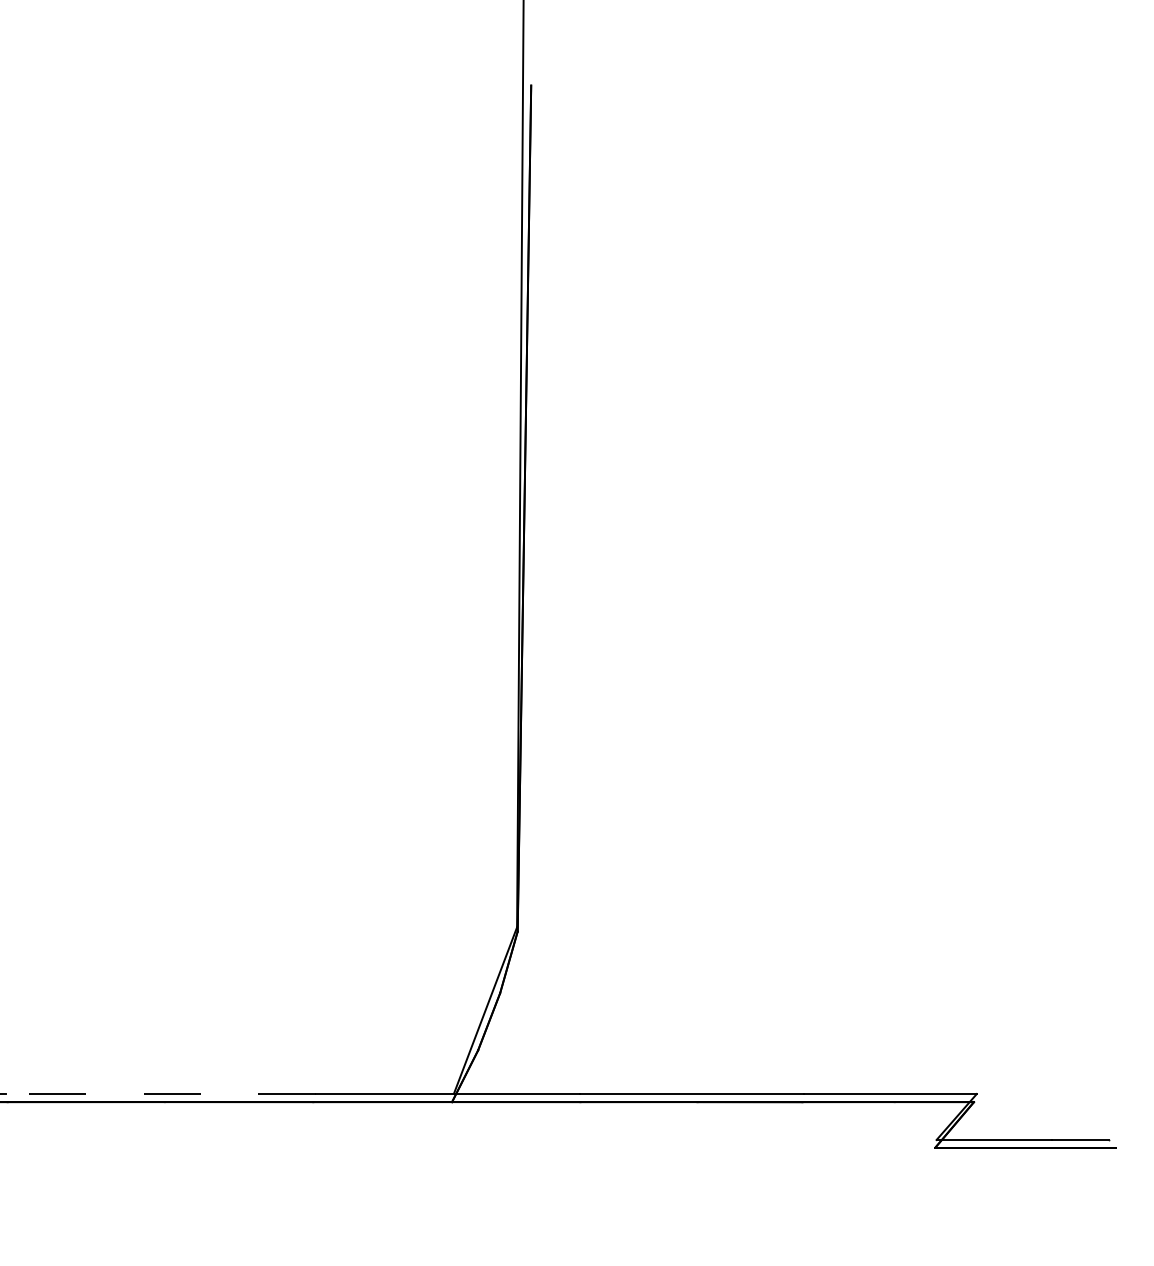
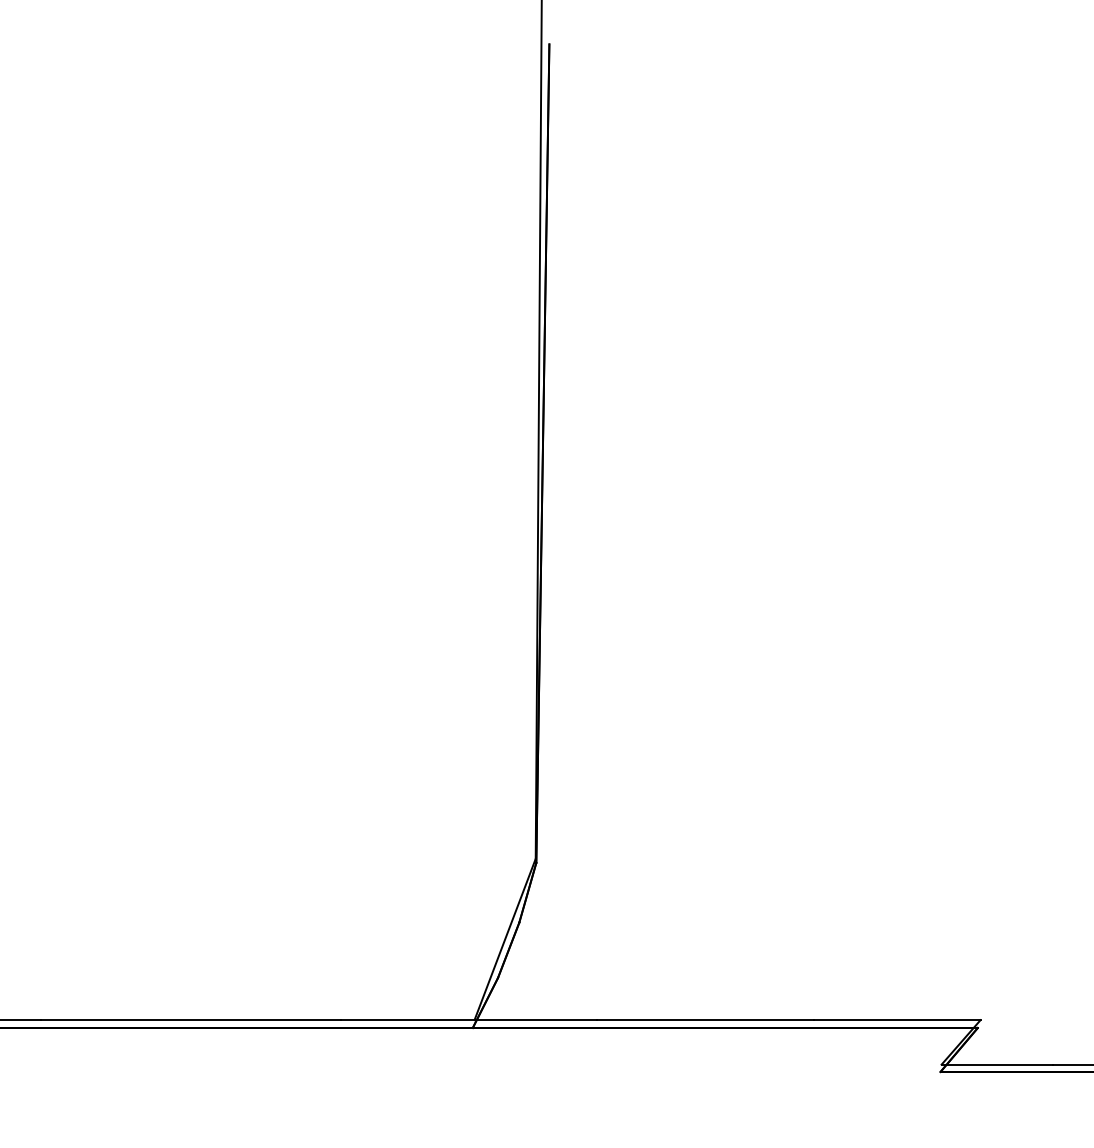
line: (160, 1094) -> (190, 1020), dashed -> solid

